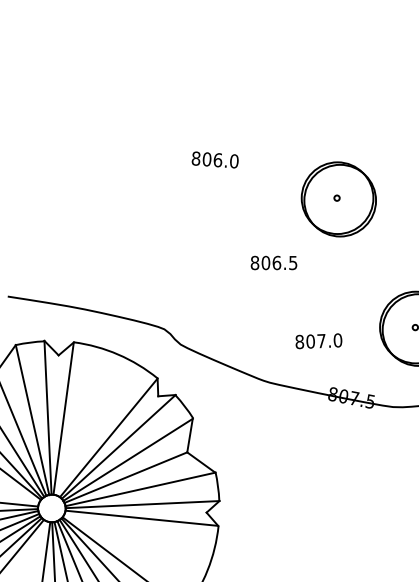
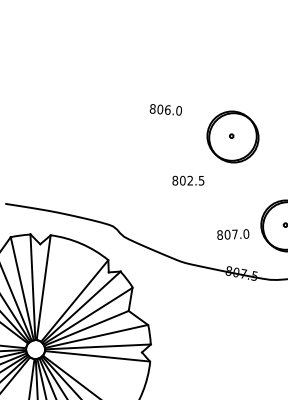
text: (214, 159) -> (165, 109), moved
text: (277, 262) -> (190, 180), 806.5 -> 802.5
text: (319, 341) -> (233, 234), moved

